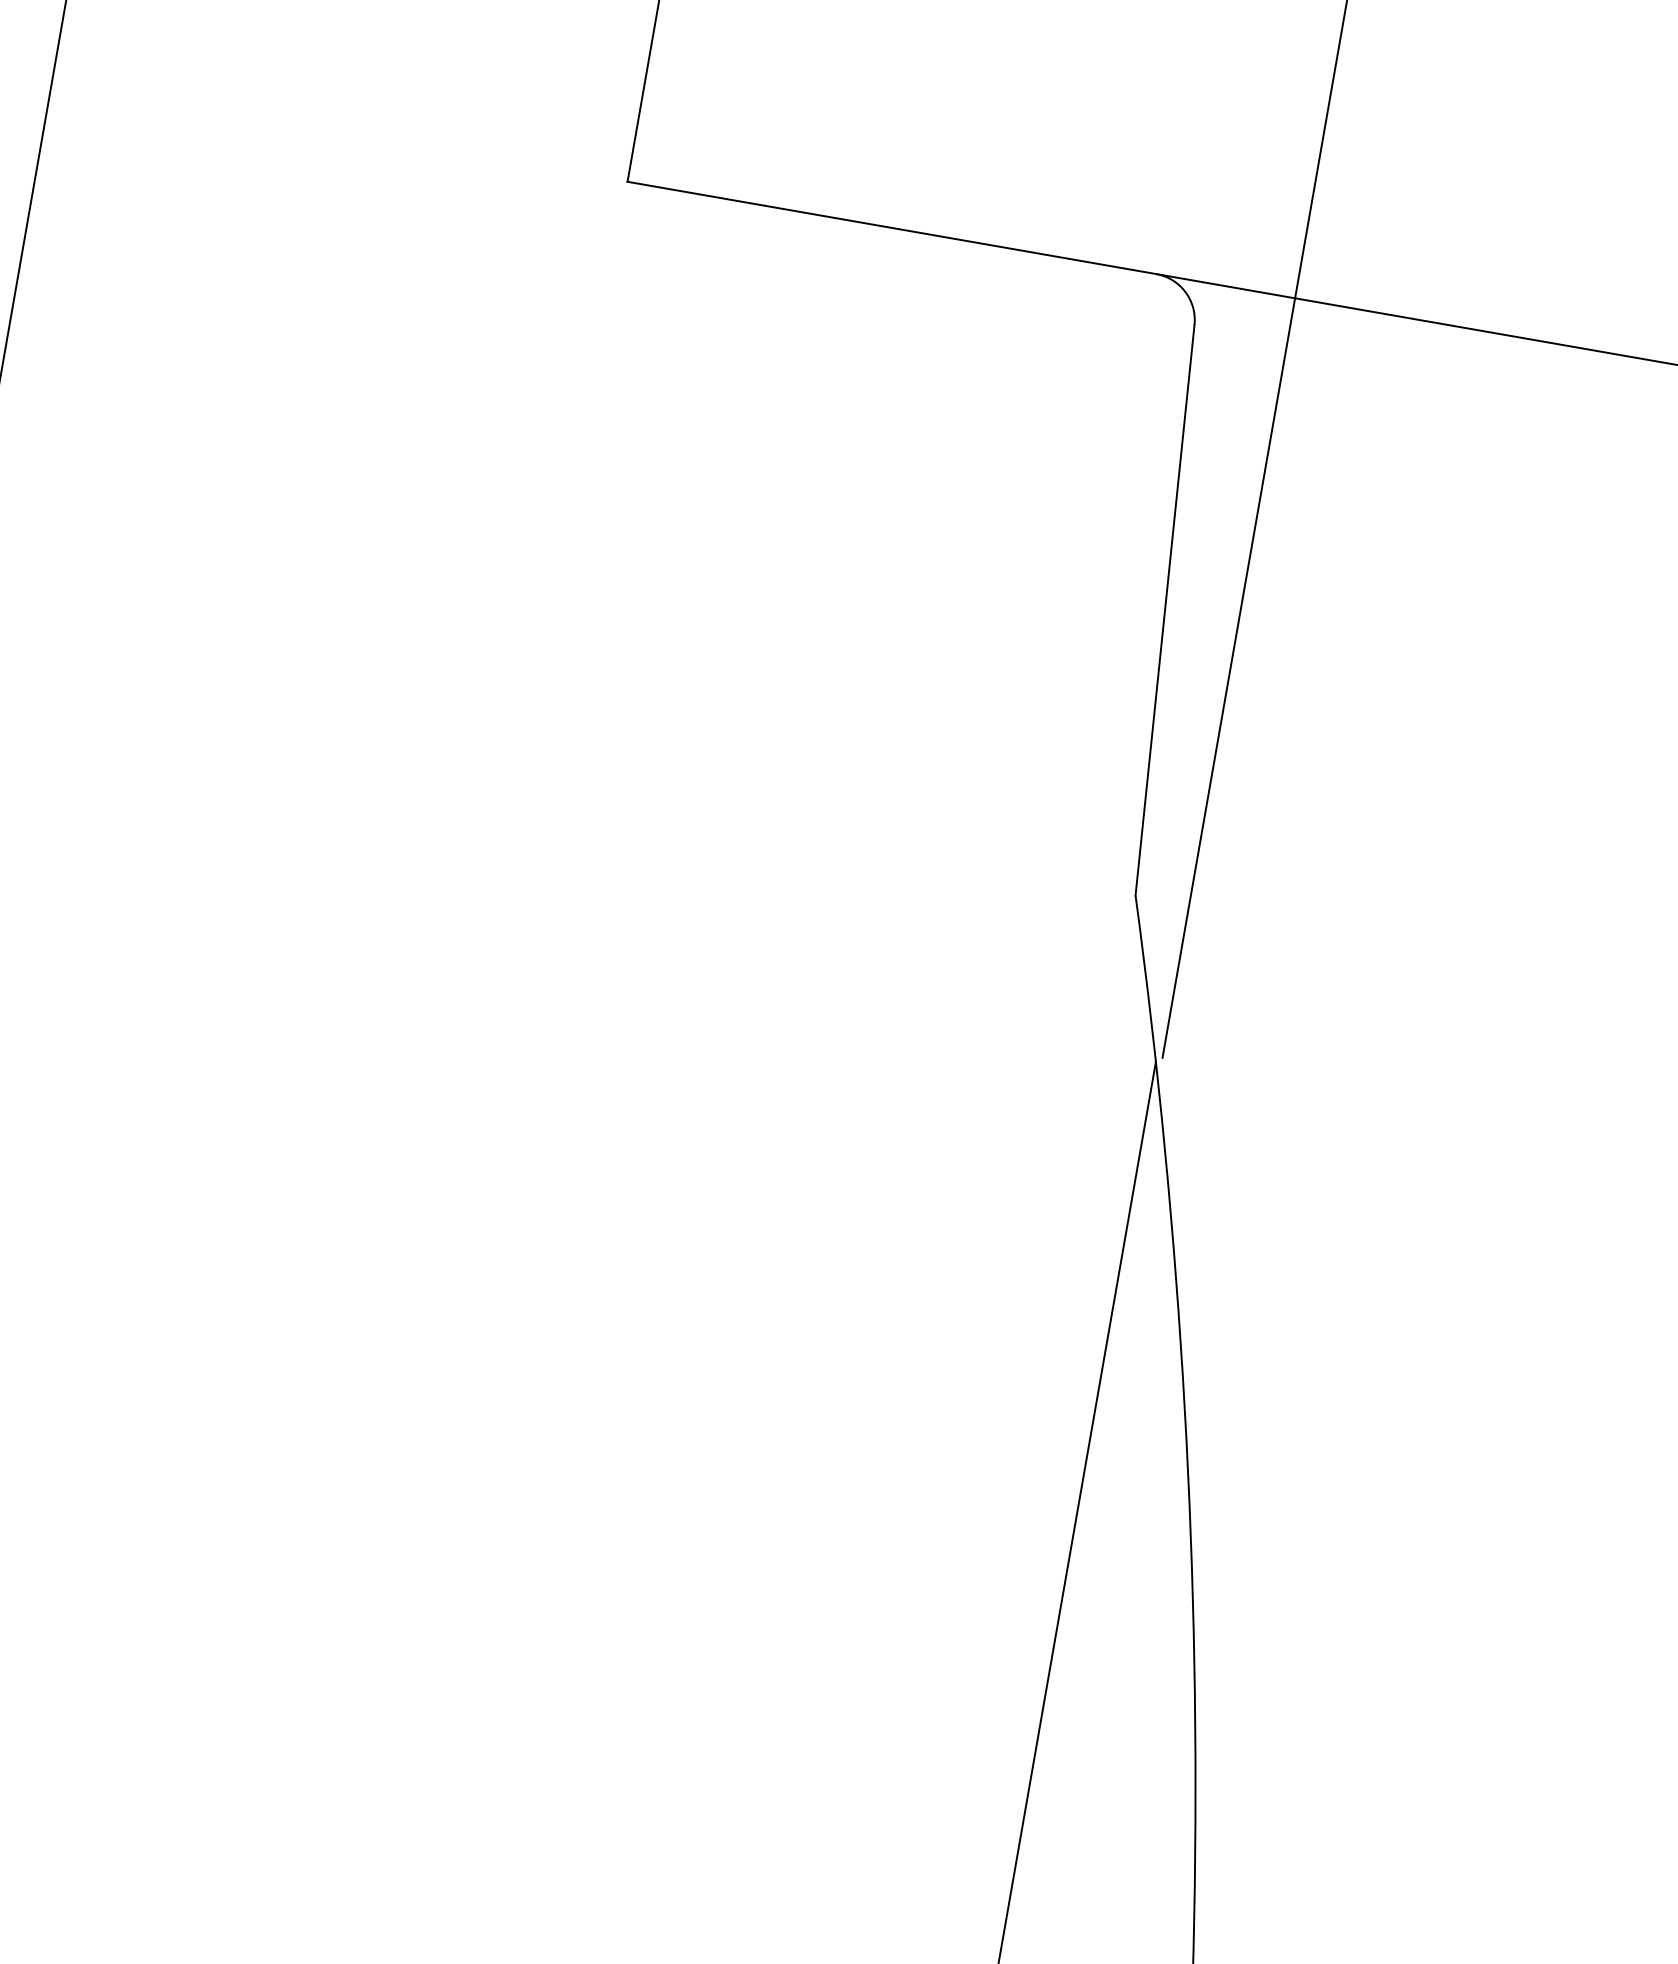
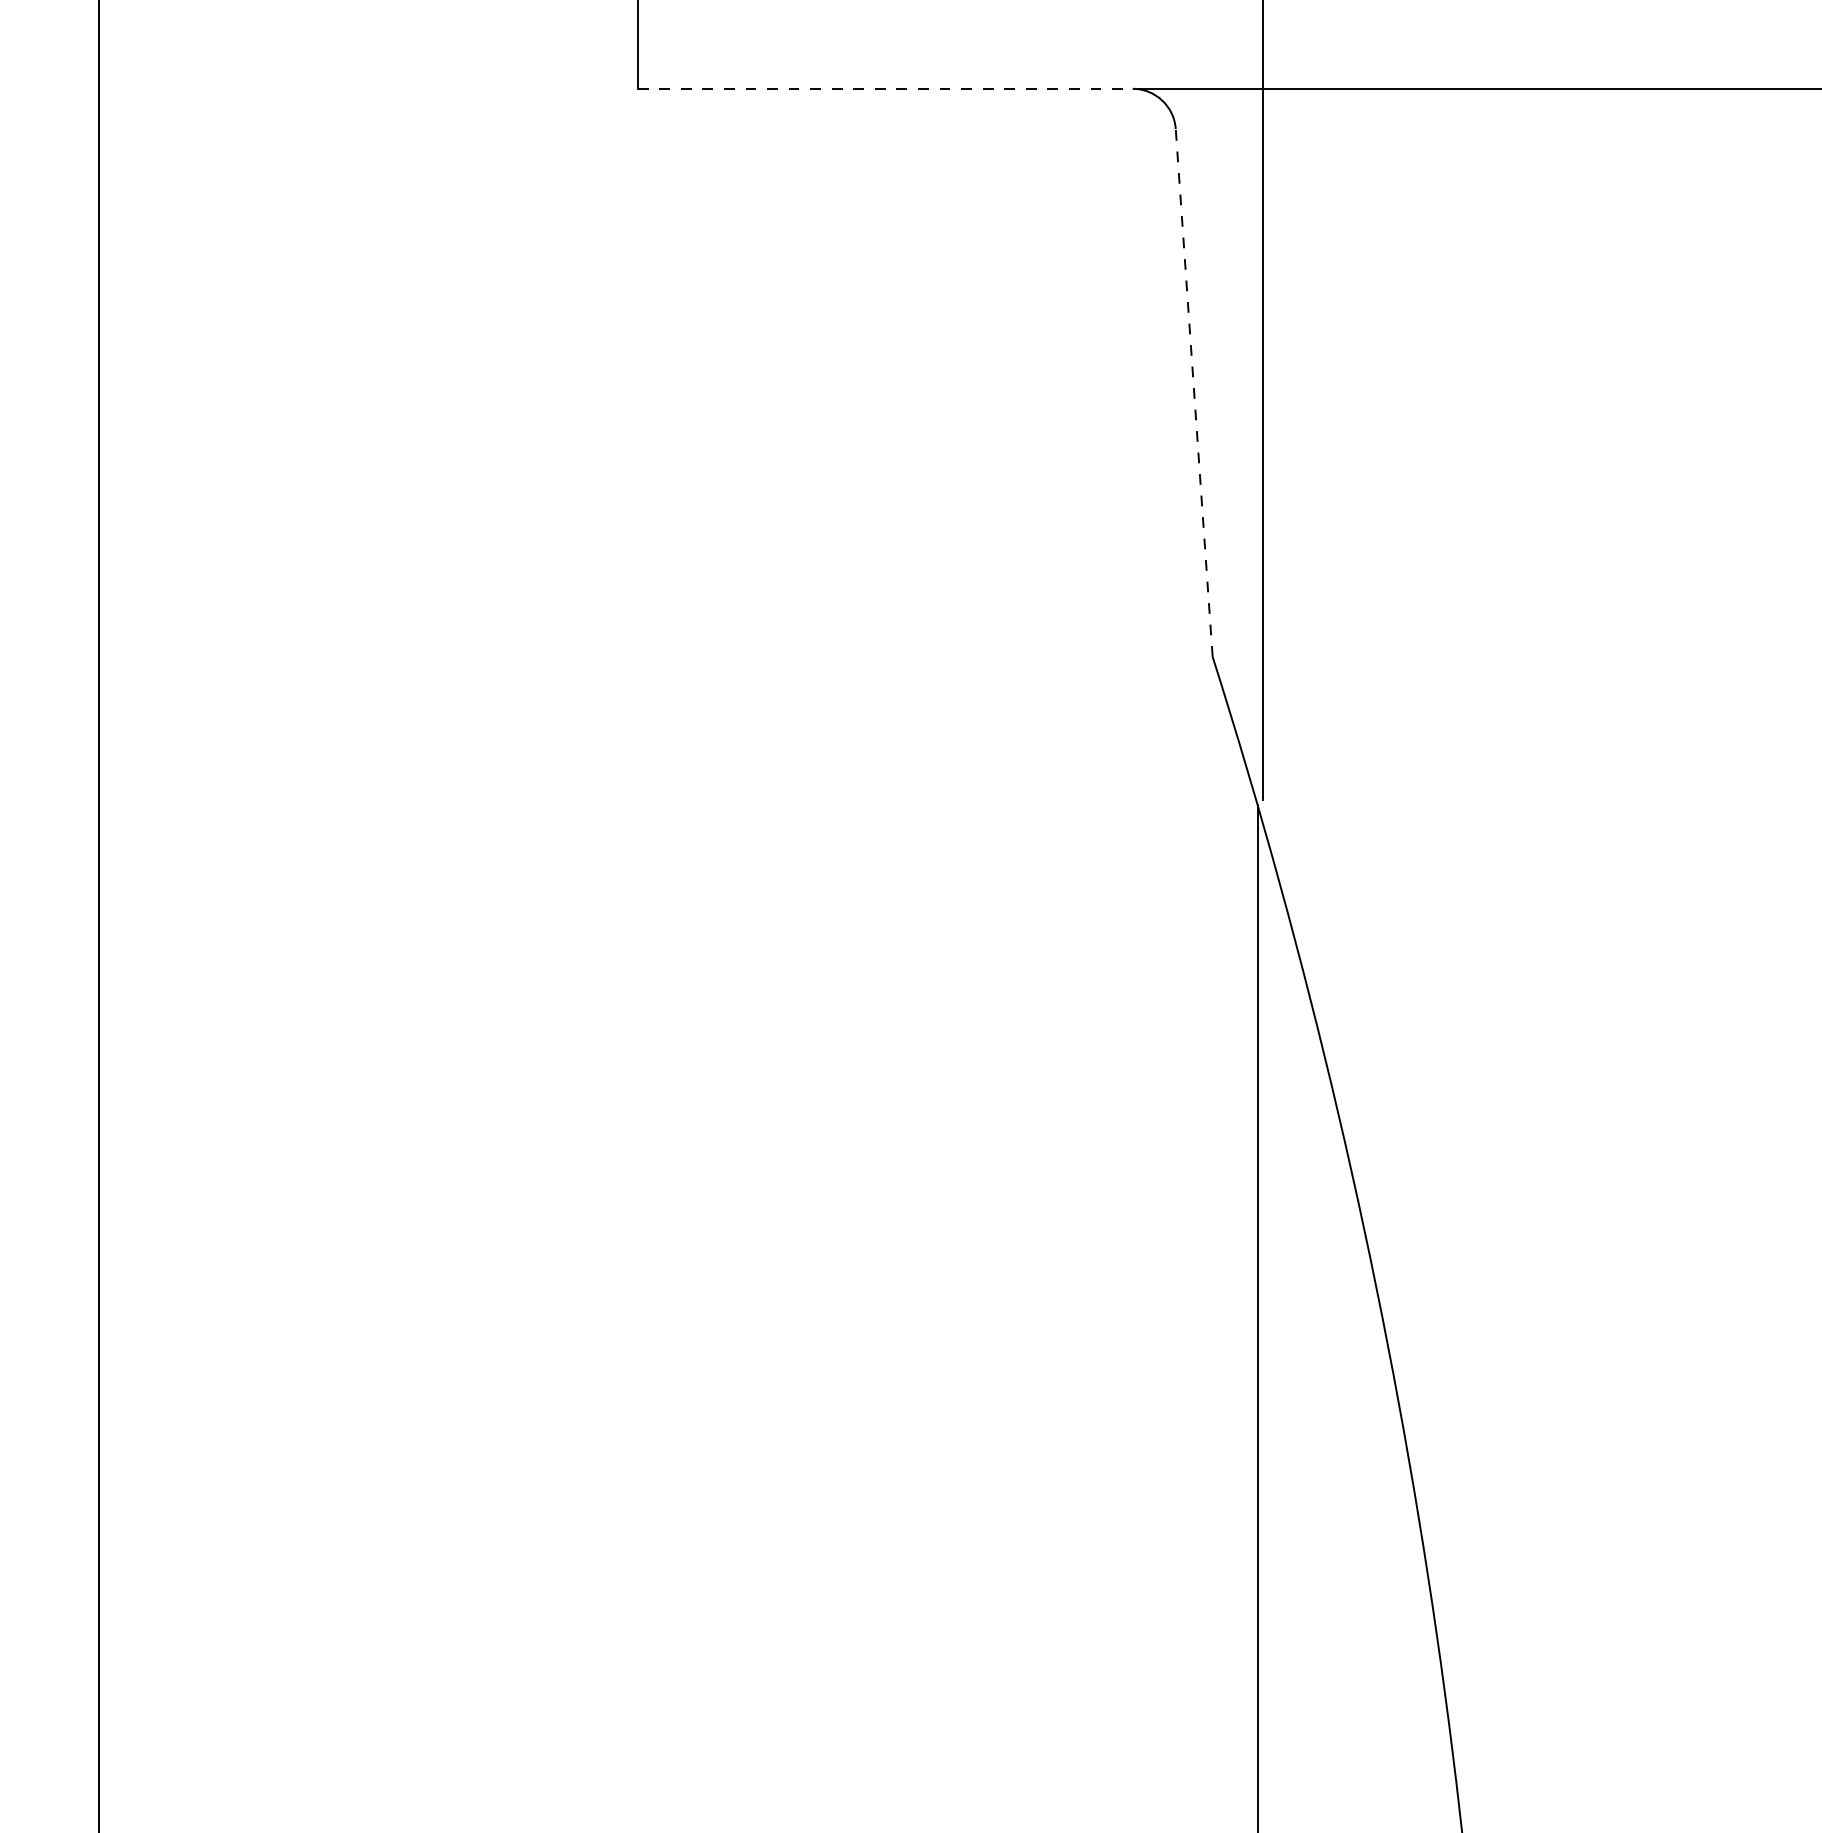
line: (892, 227) -> (885, 88), solid -> dashed
line: (1165, 609) -> (1194, 392), solid -> dashed

